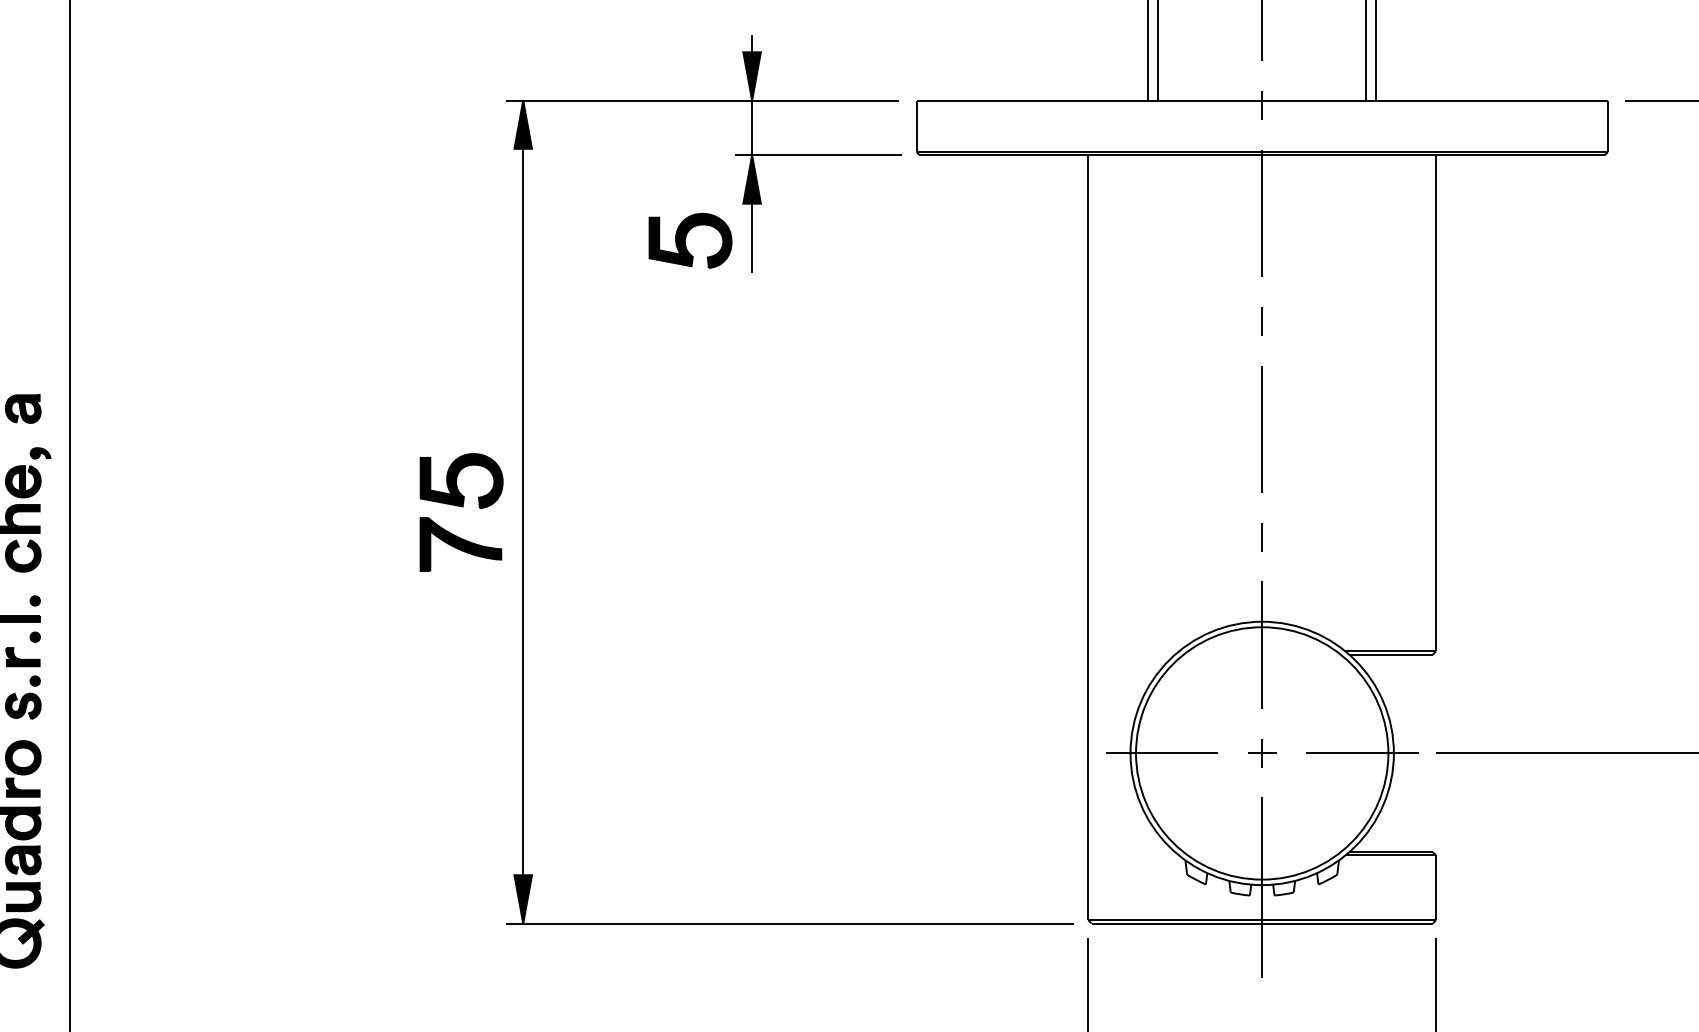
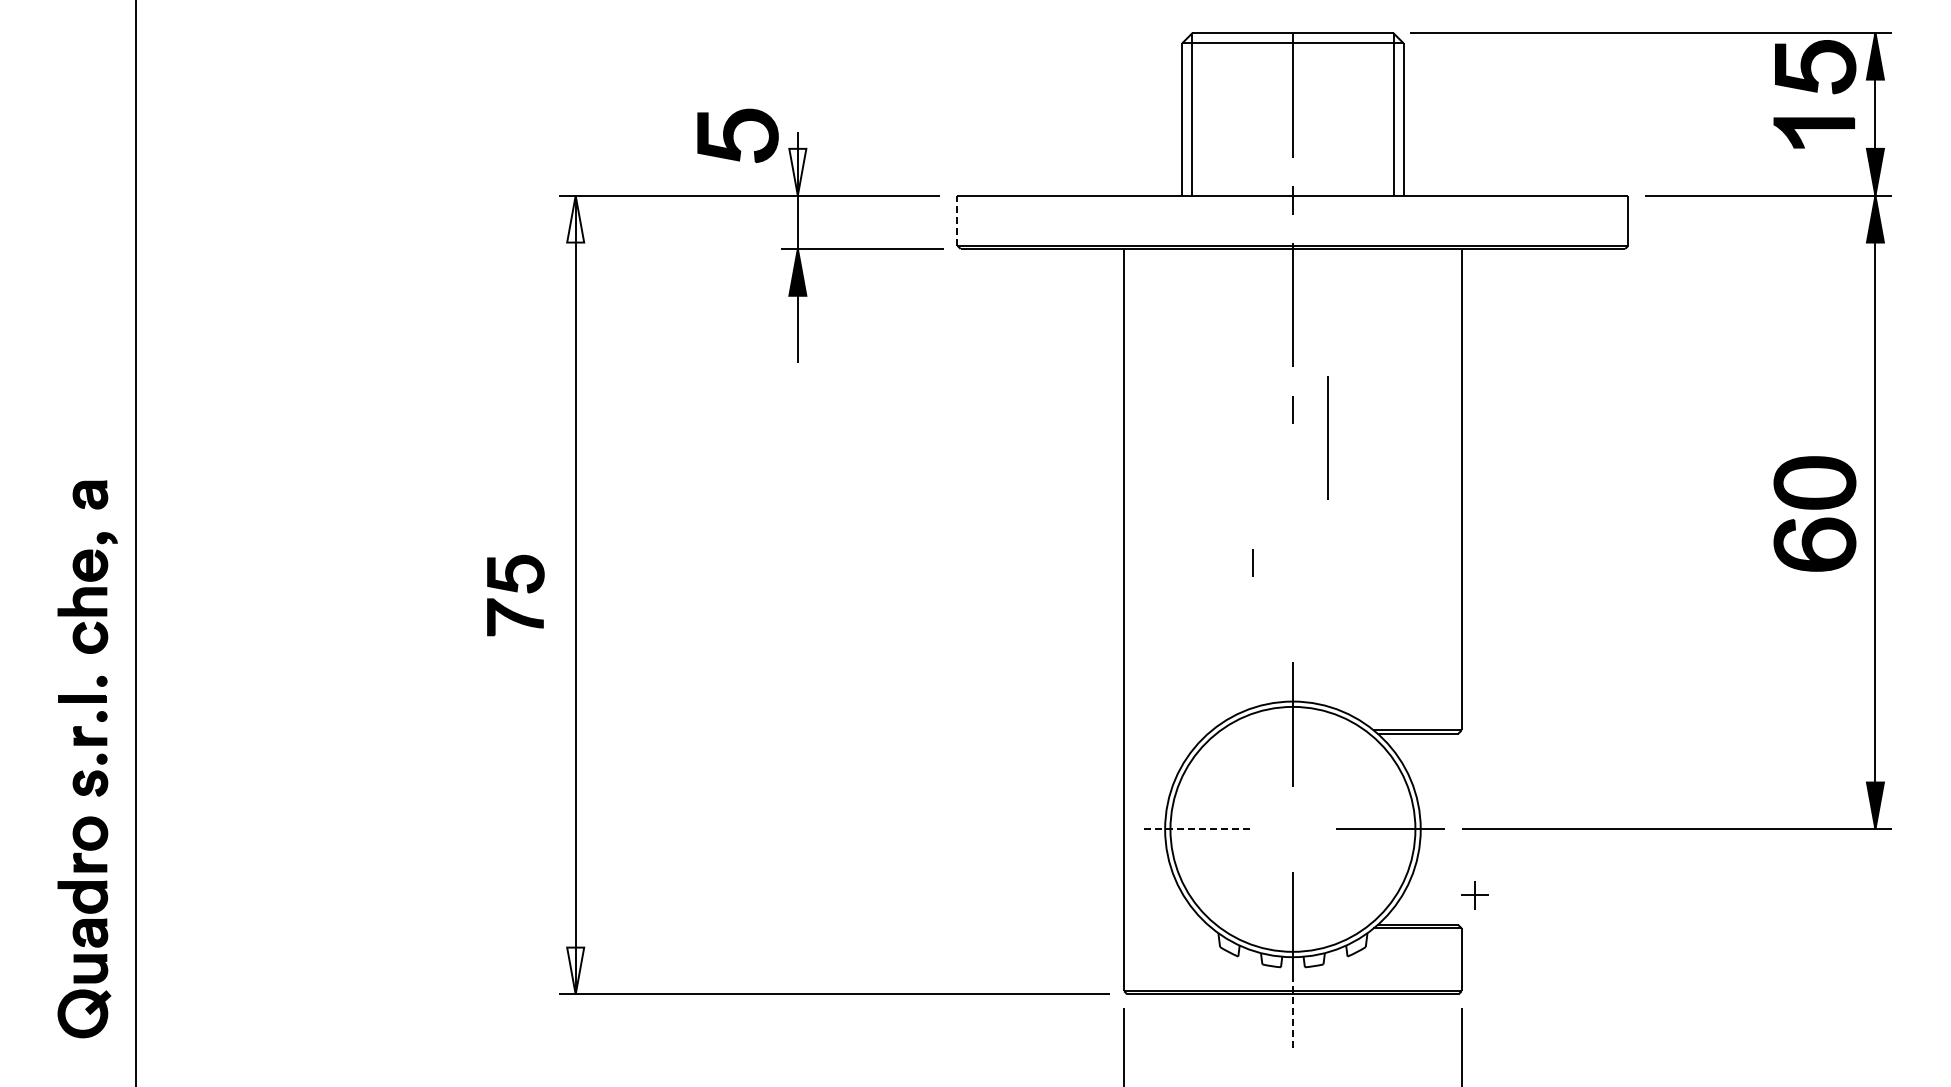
fill: (751, 75) -> (797, 171), removed
fill: (523, 124) -> (575, 218), removed
line: (916, 126) -> (957, 220), solid -> dashed
part: (689, 240) -> (737, 135), moved
line: (1261, 429) -> (1327, 437), moved
part: (461, 512) -> (515, 595), size x0.7
line: (1261, 537) -> (1252, 562), moved
line: (1161, 753) -> (1195, 829), solid -> dashed
part: (1261, 753) -> (1474, 895), moved
fill: (523, 898) -> (575, 970), removed
line: (1261, 943) -> (1292, 1013), solid -> dashed

